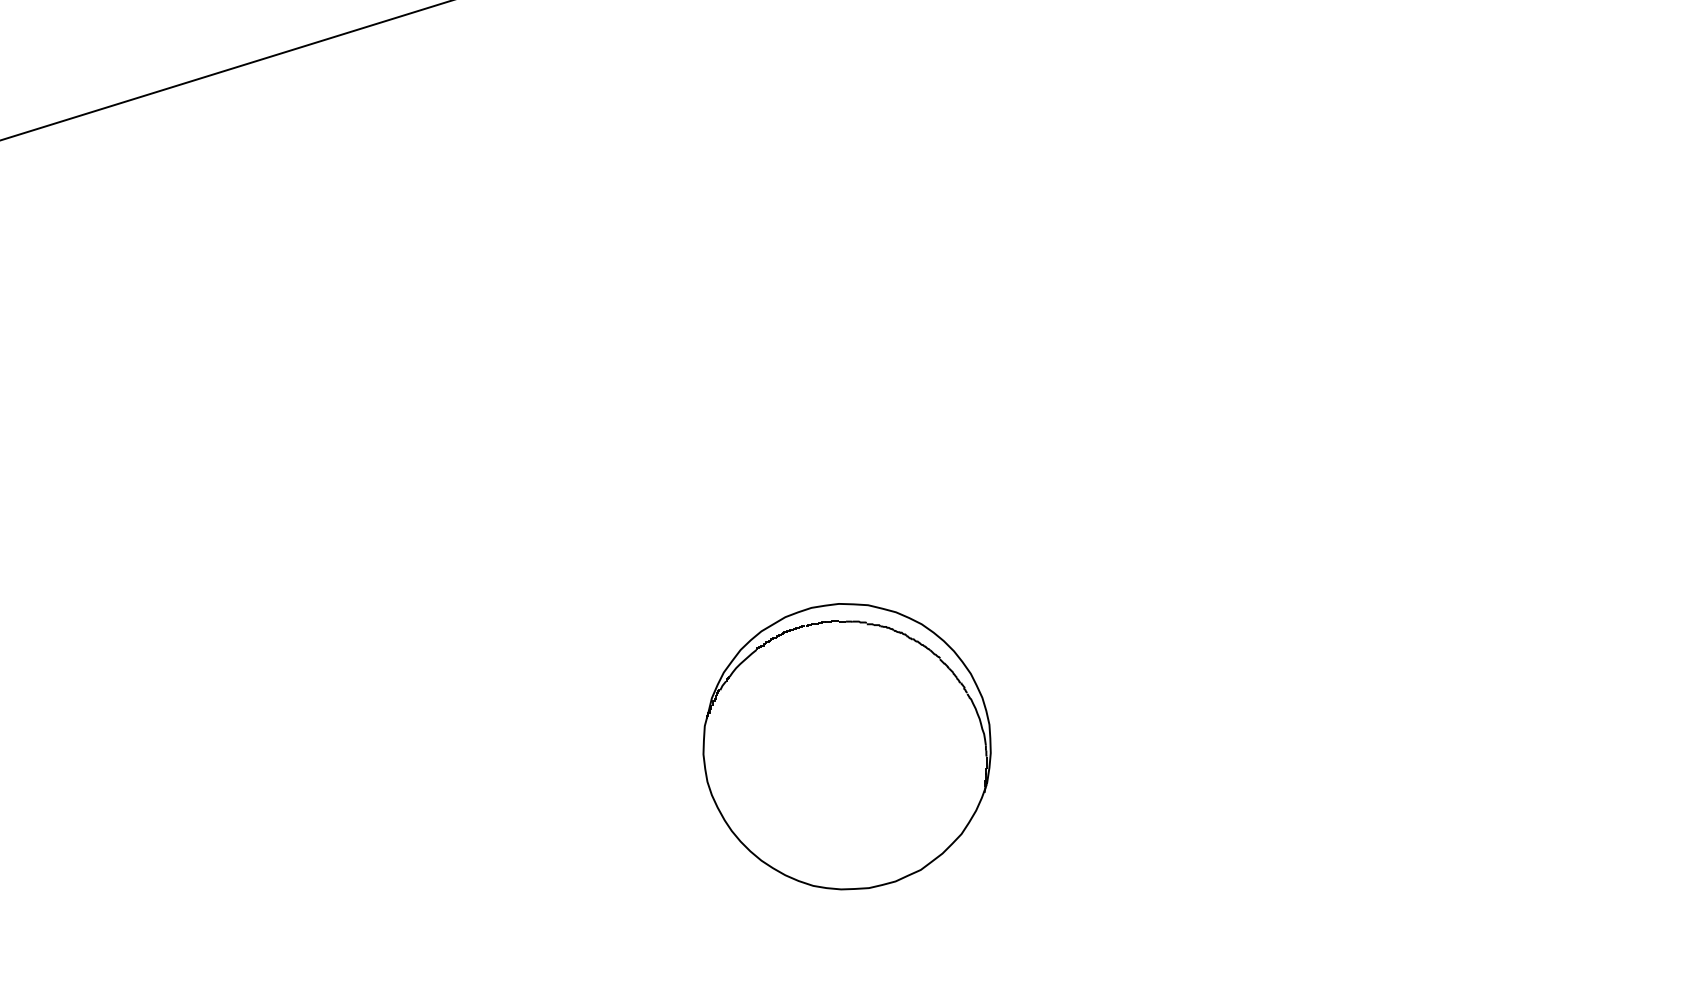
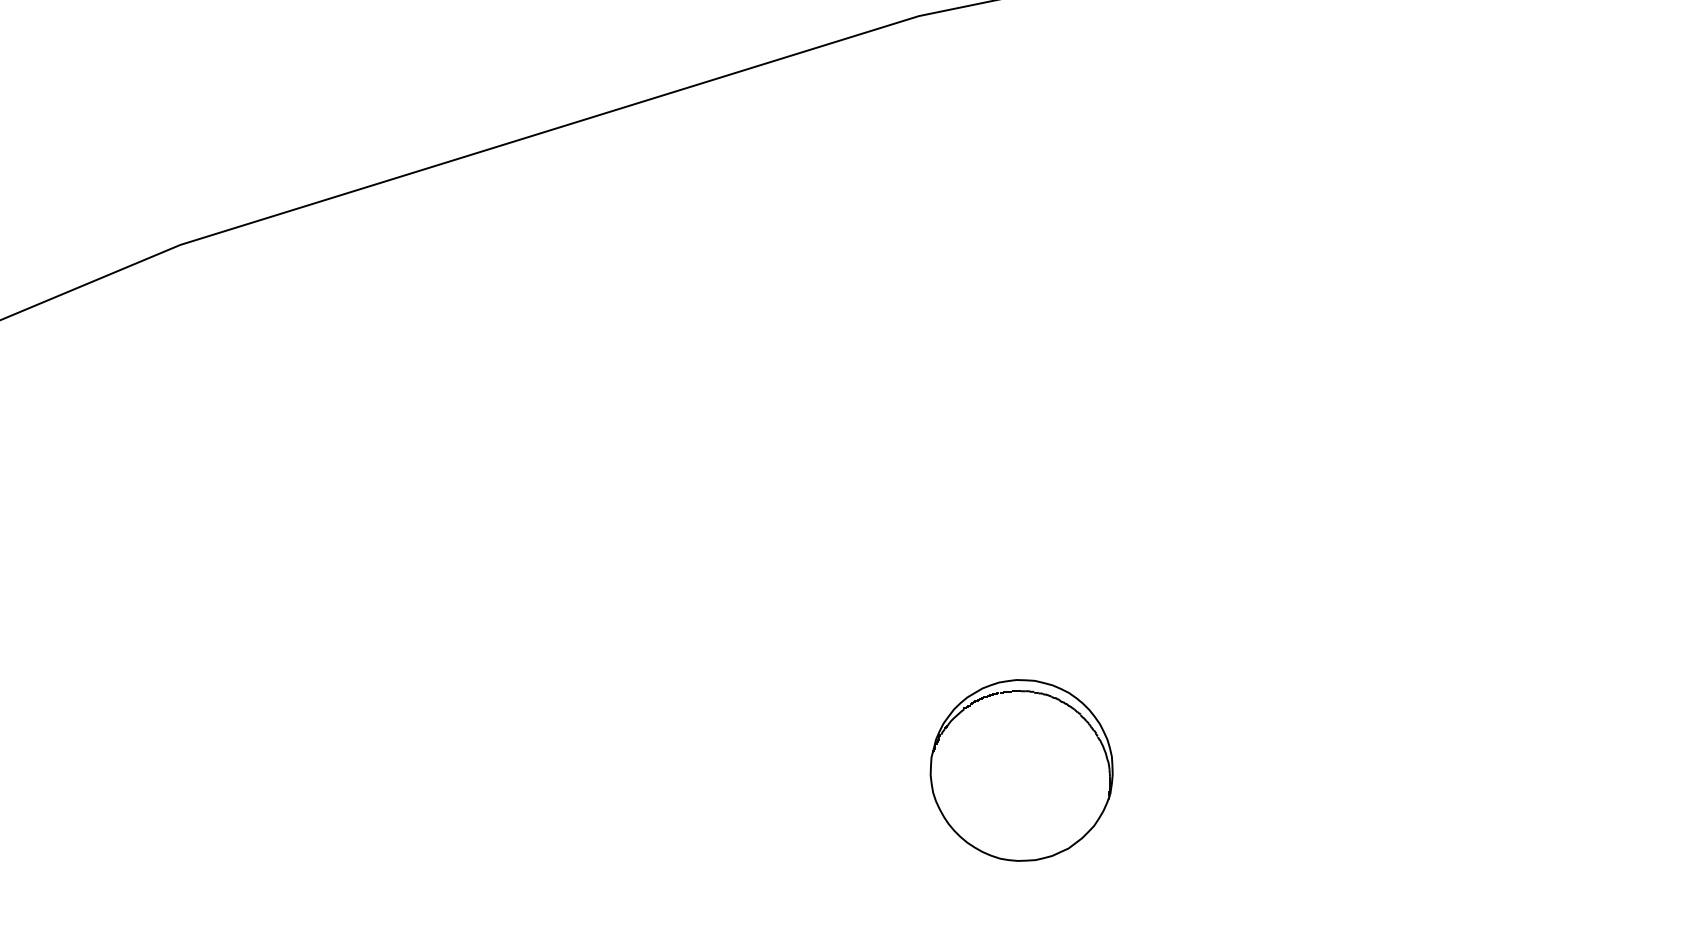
part: (846, 746) -> (1021, 770), size x0.7

